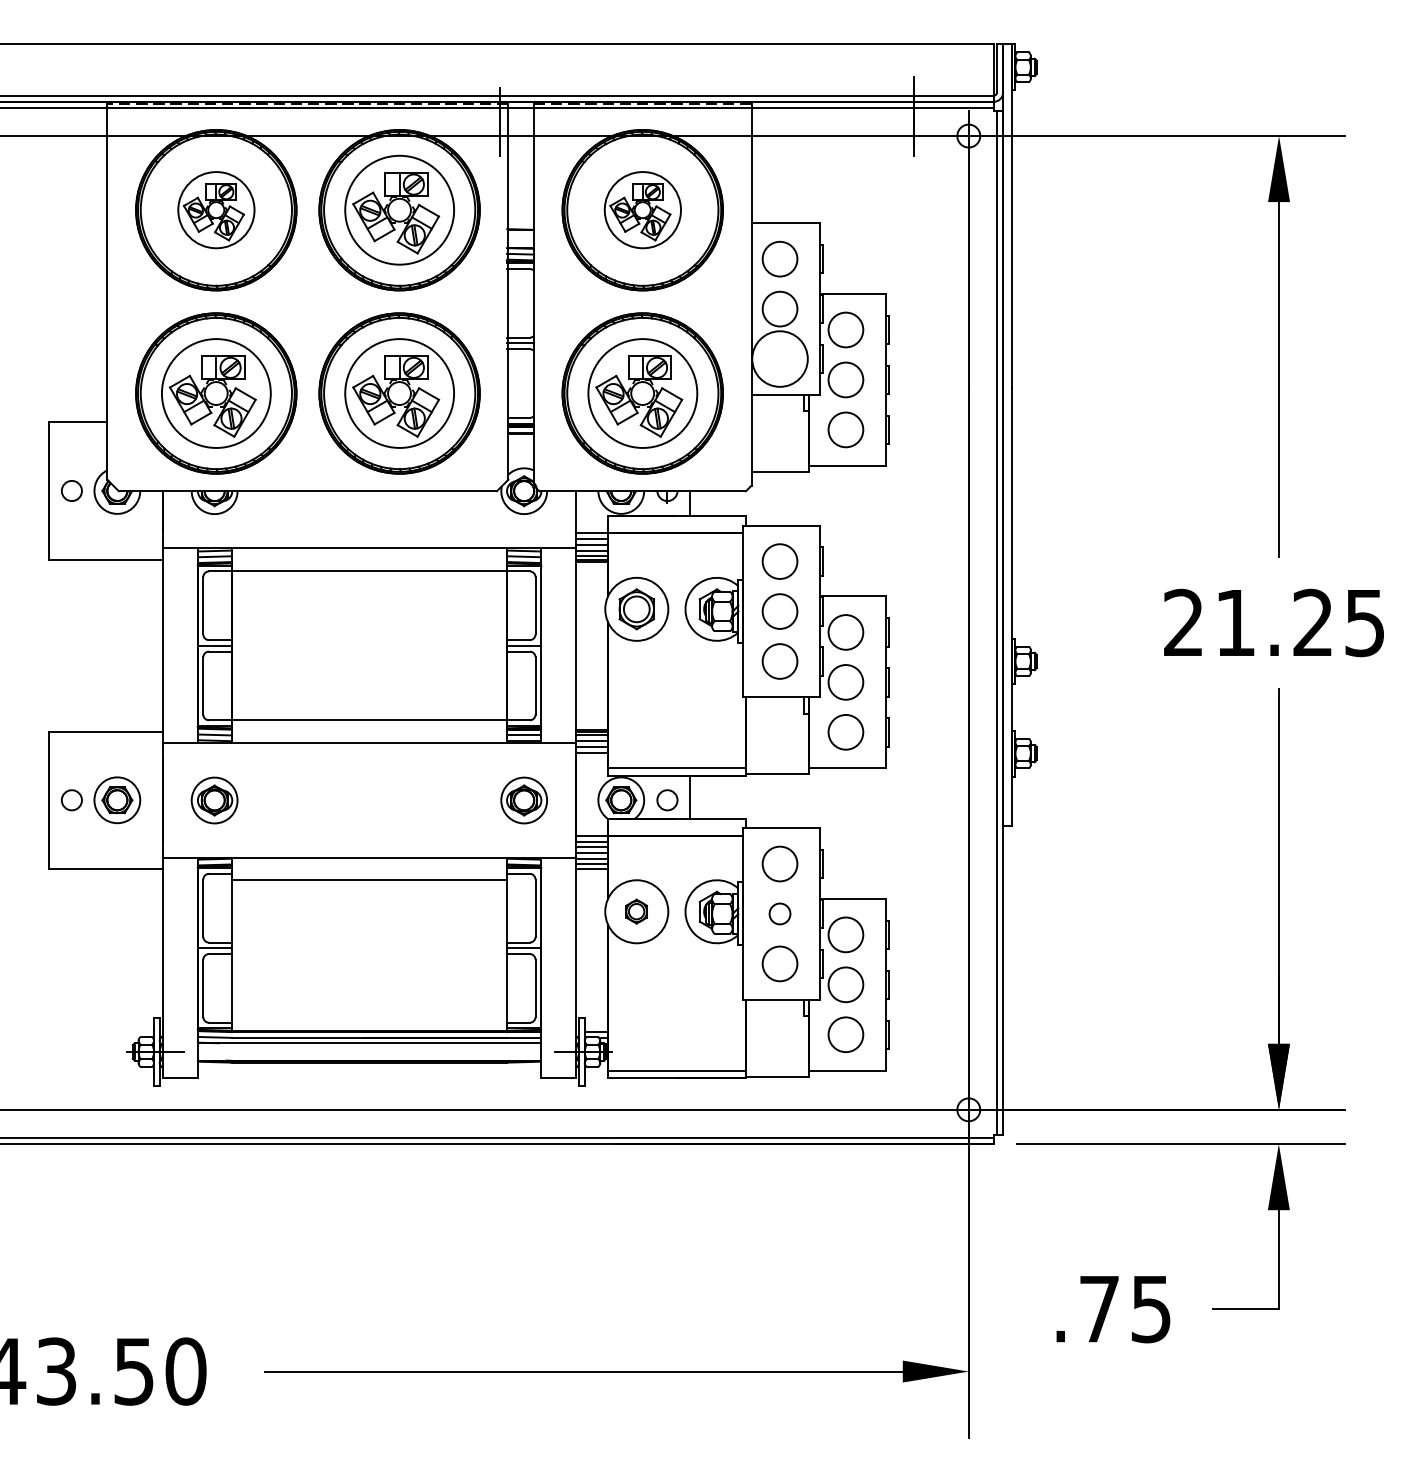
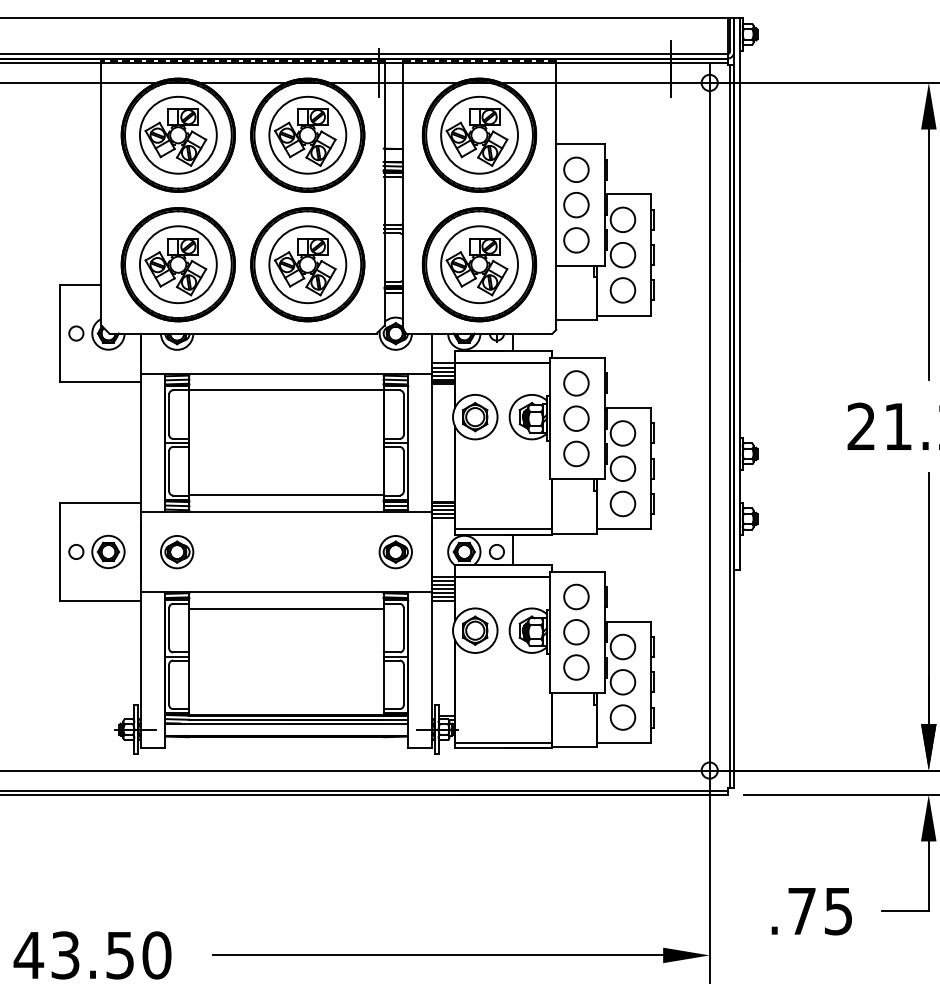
part: (216, 209) -> (178, 134), size x1.43
part: (642, 209) -> (479, 134), size x1.43
circle: (779, 358) -> (576, 239), size x0.62
part: (636, 911) -> (475, 630), size x1.67
circle: (779, 913) -> (576, 631), size x1.67

